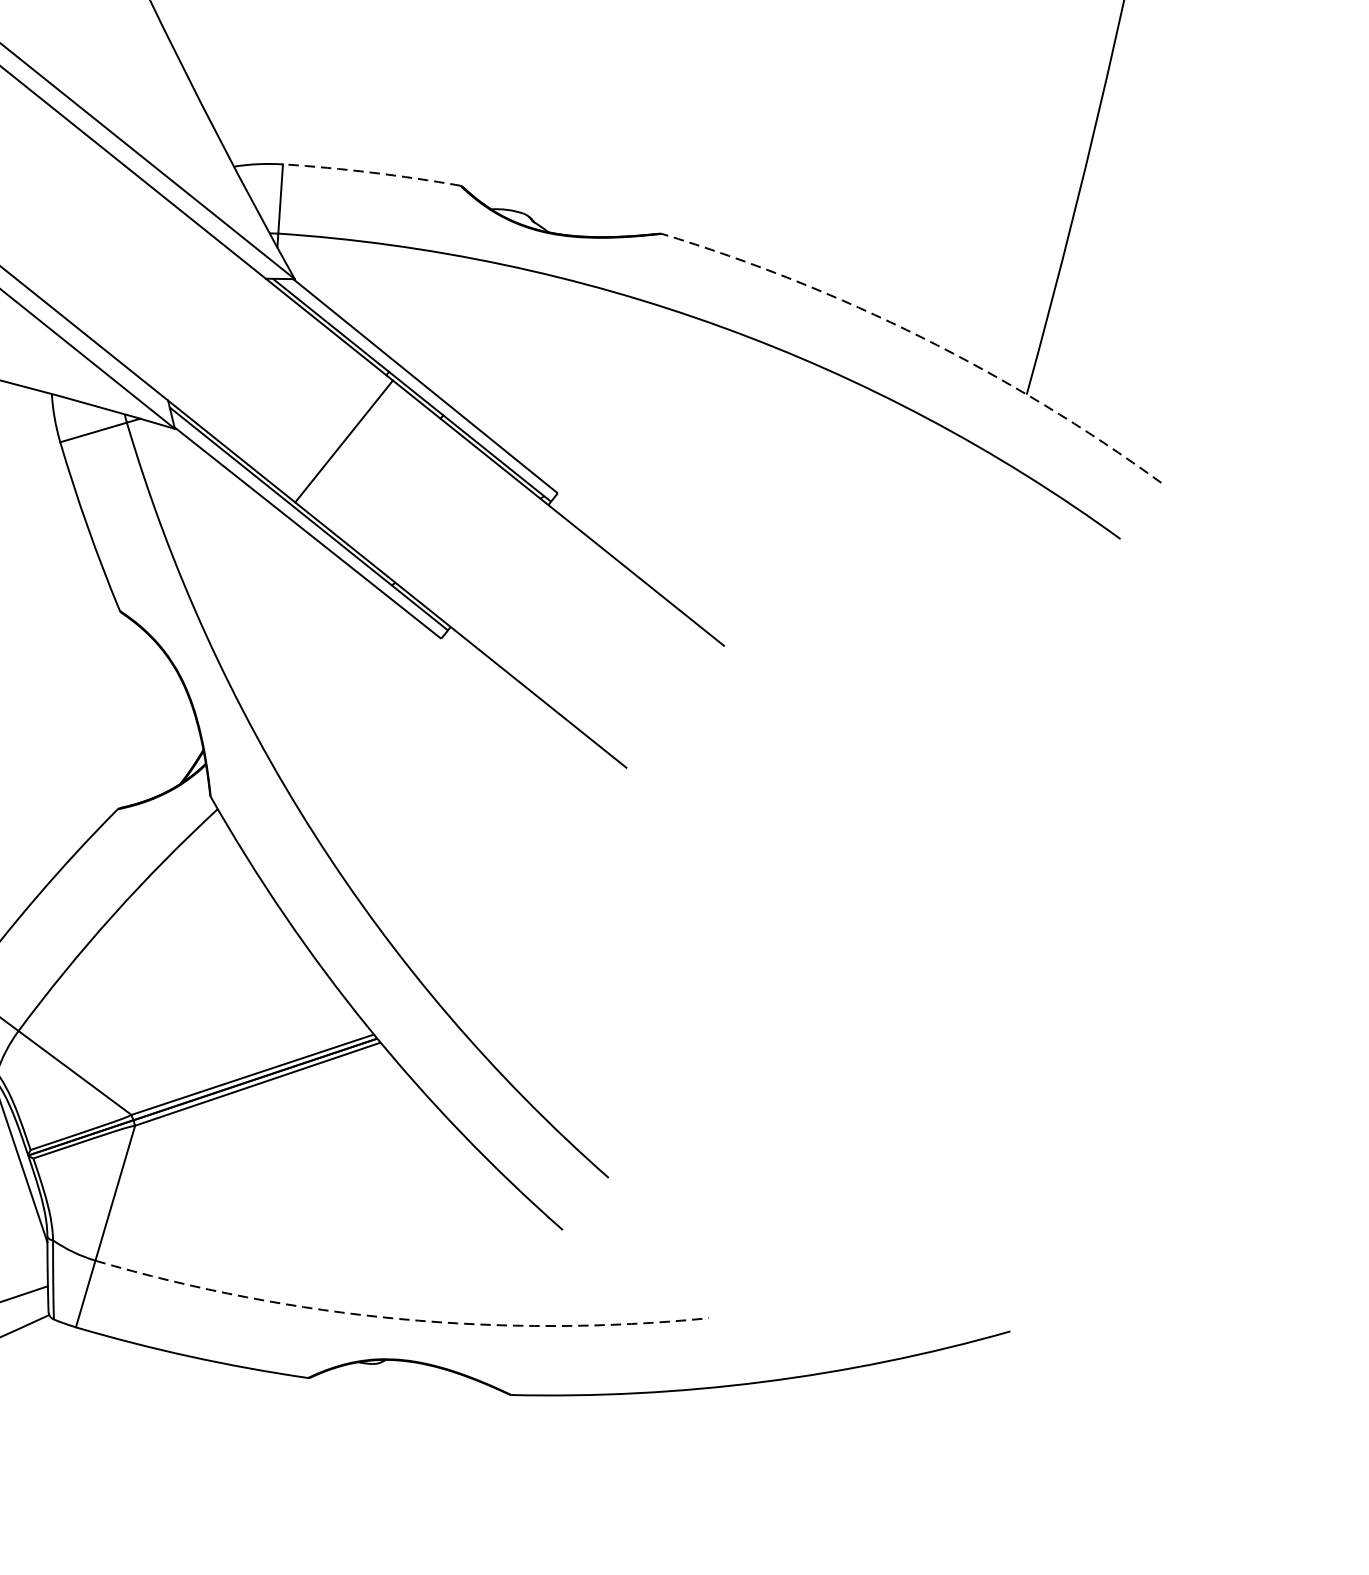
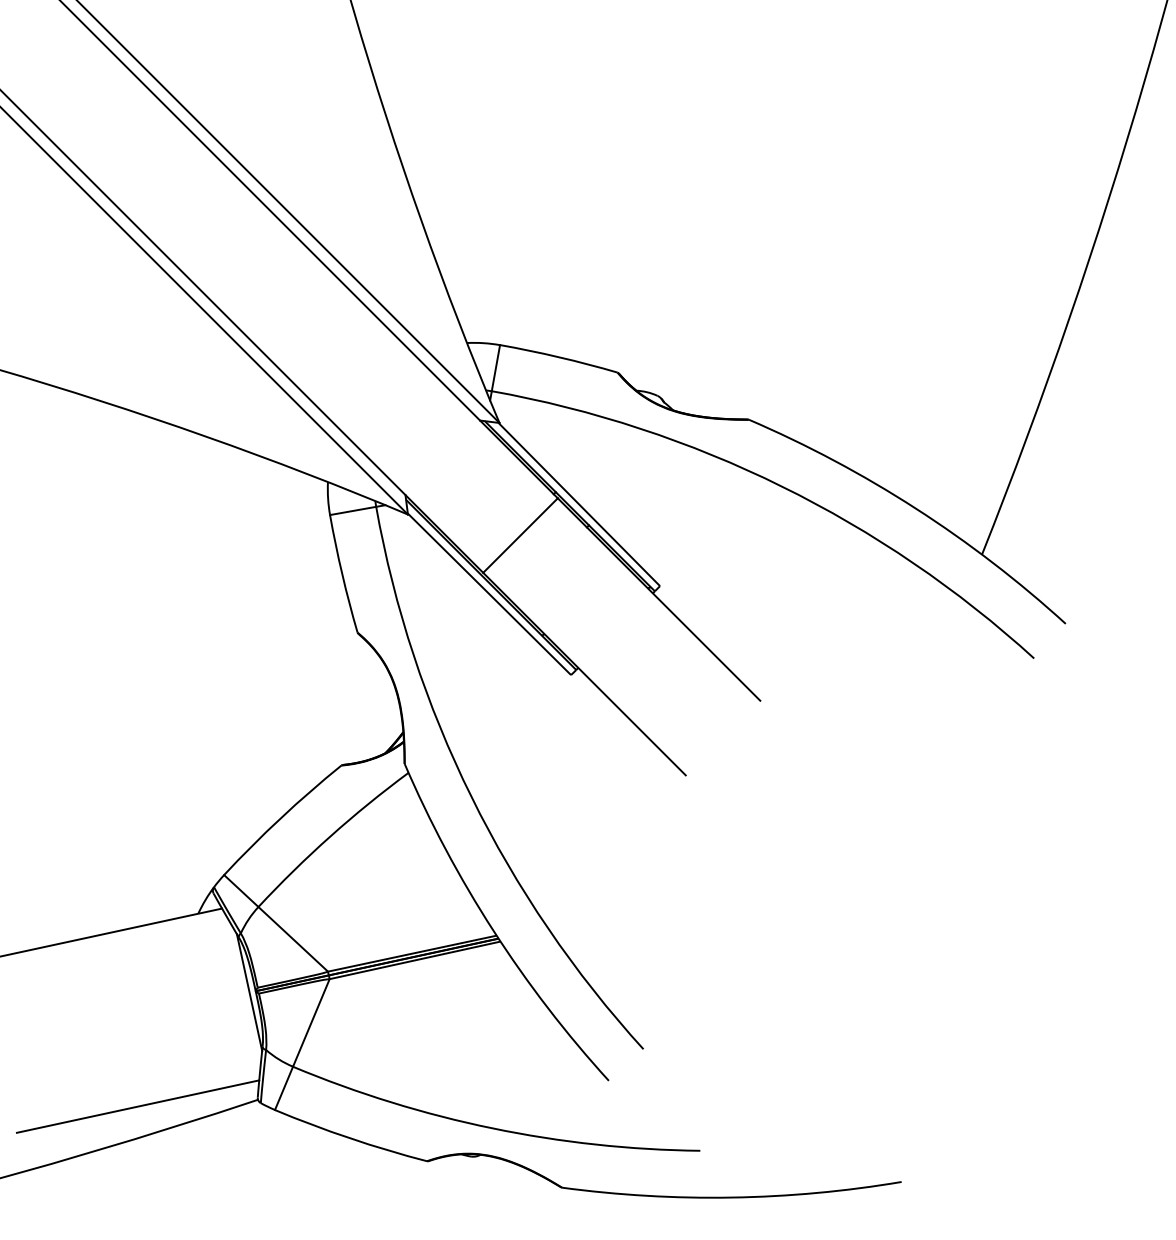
arc: (372, 172) -> (559, 357), dashed -> solid
arc: (921, 337) -> (915, 508), dashed -> solid
arc: (399, 1319) -> (492, 1128), dashed -> solid

